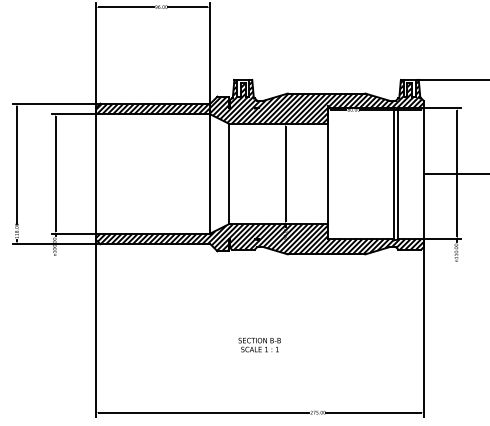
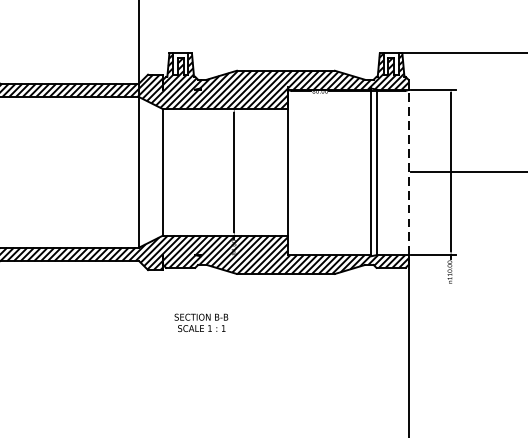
line: (423, 173) -> (408, 171), solid -> dashed
text: (259, 344) -> (201, 322), moved

